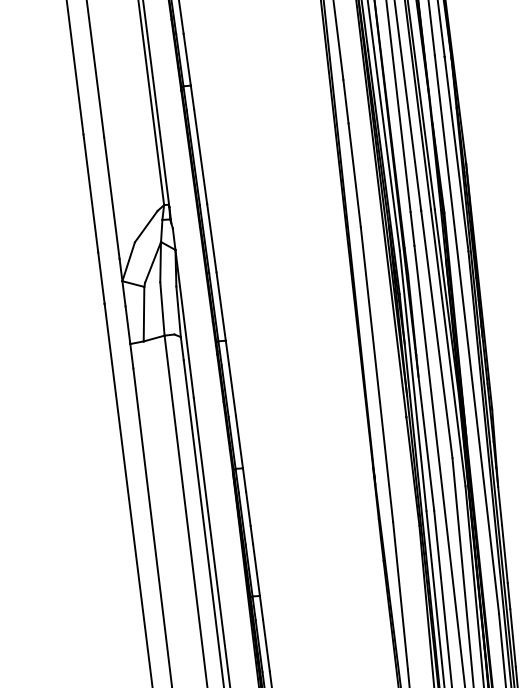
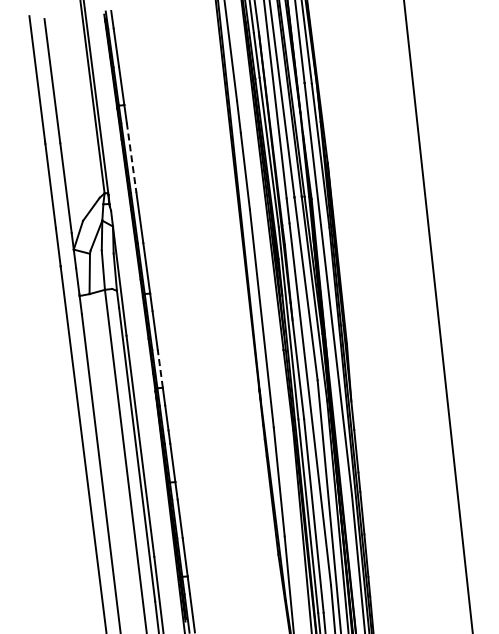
line: (200, 157) -> (131, 158), solid -> dashed
line: (239, 442) -> (160, 368), solid -> dashed

